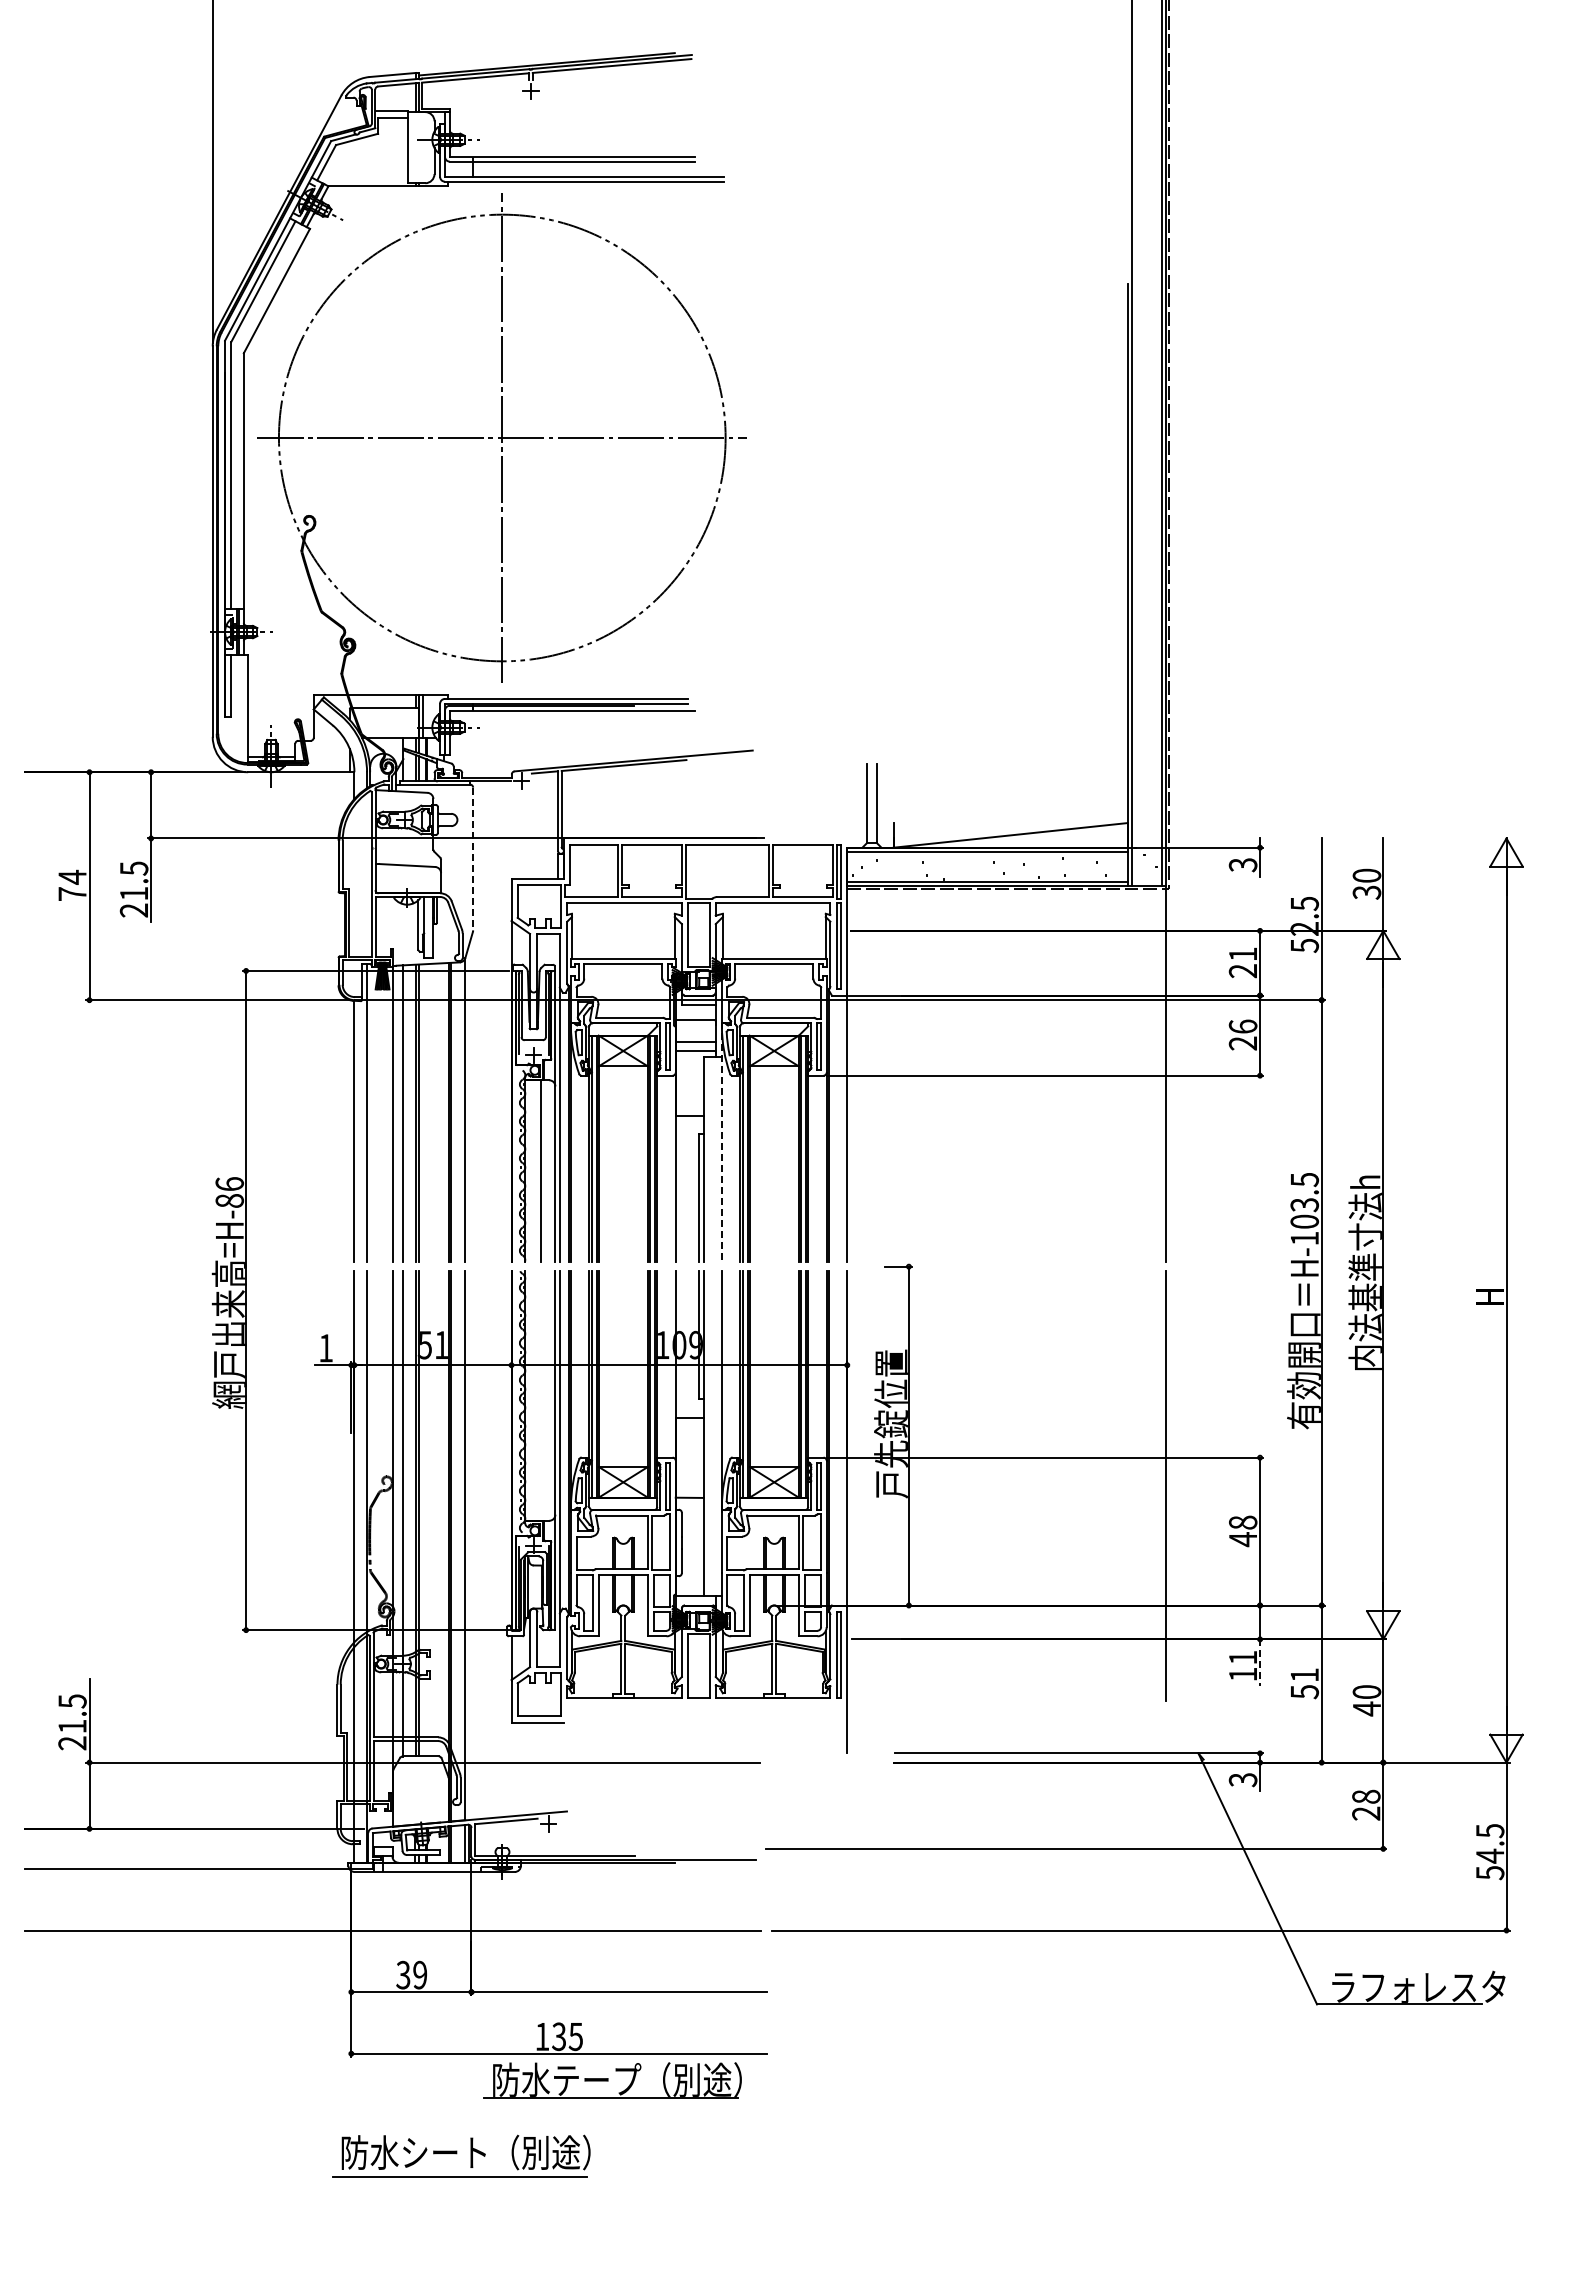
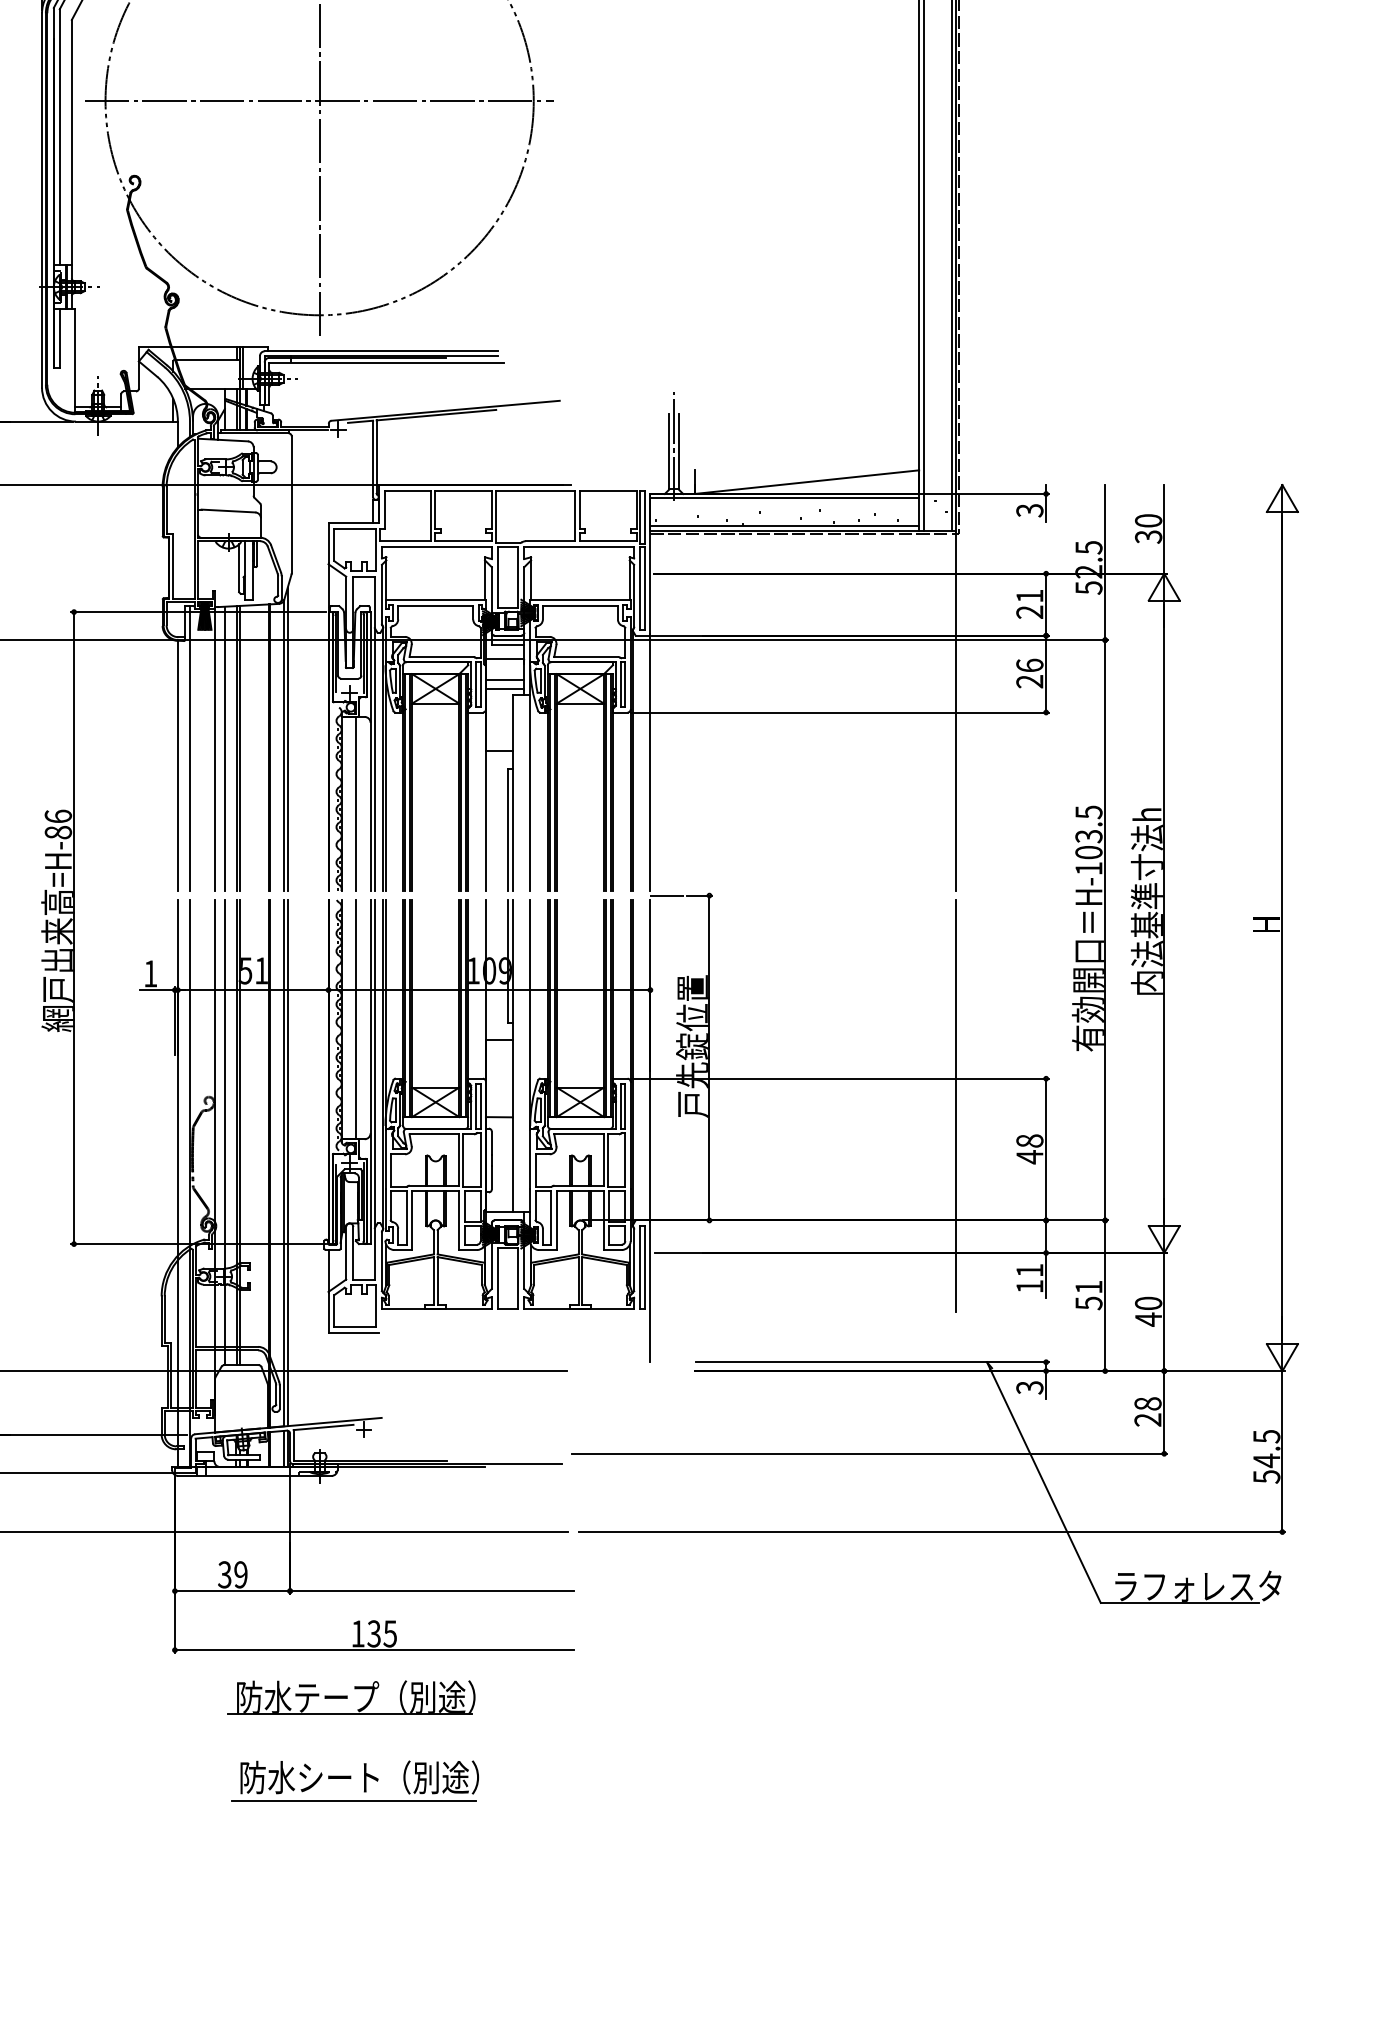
line: (871, 798) -> (673, 446), added
line: (473, 859) -> (292, 505), dashed -> solid
line: (469, 1103) -> (288, 739), added
line: (721, 1142) -> (529, 776), dashed -> solid
line: (864, 1266) -> (666, 895), added
line: (540, 1395) -> (356, 1019), added
line: (469, 1545) -> (288, 1162), added
line: (1260, 1663) -> (1046, 1276), dashed -> solid
part: (612, 2080) -> (351, 1697), moved
part: (461, 2155) -> (355, 1780), moved

